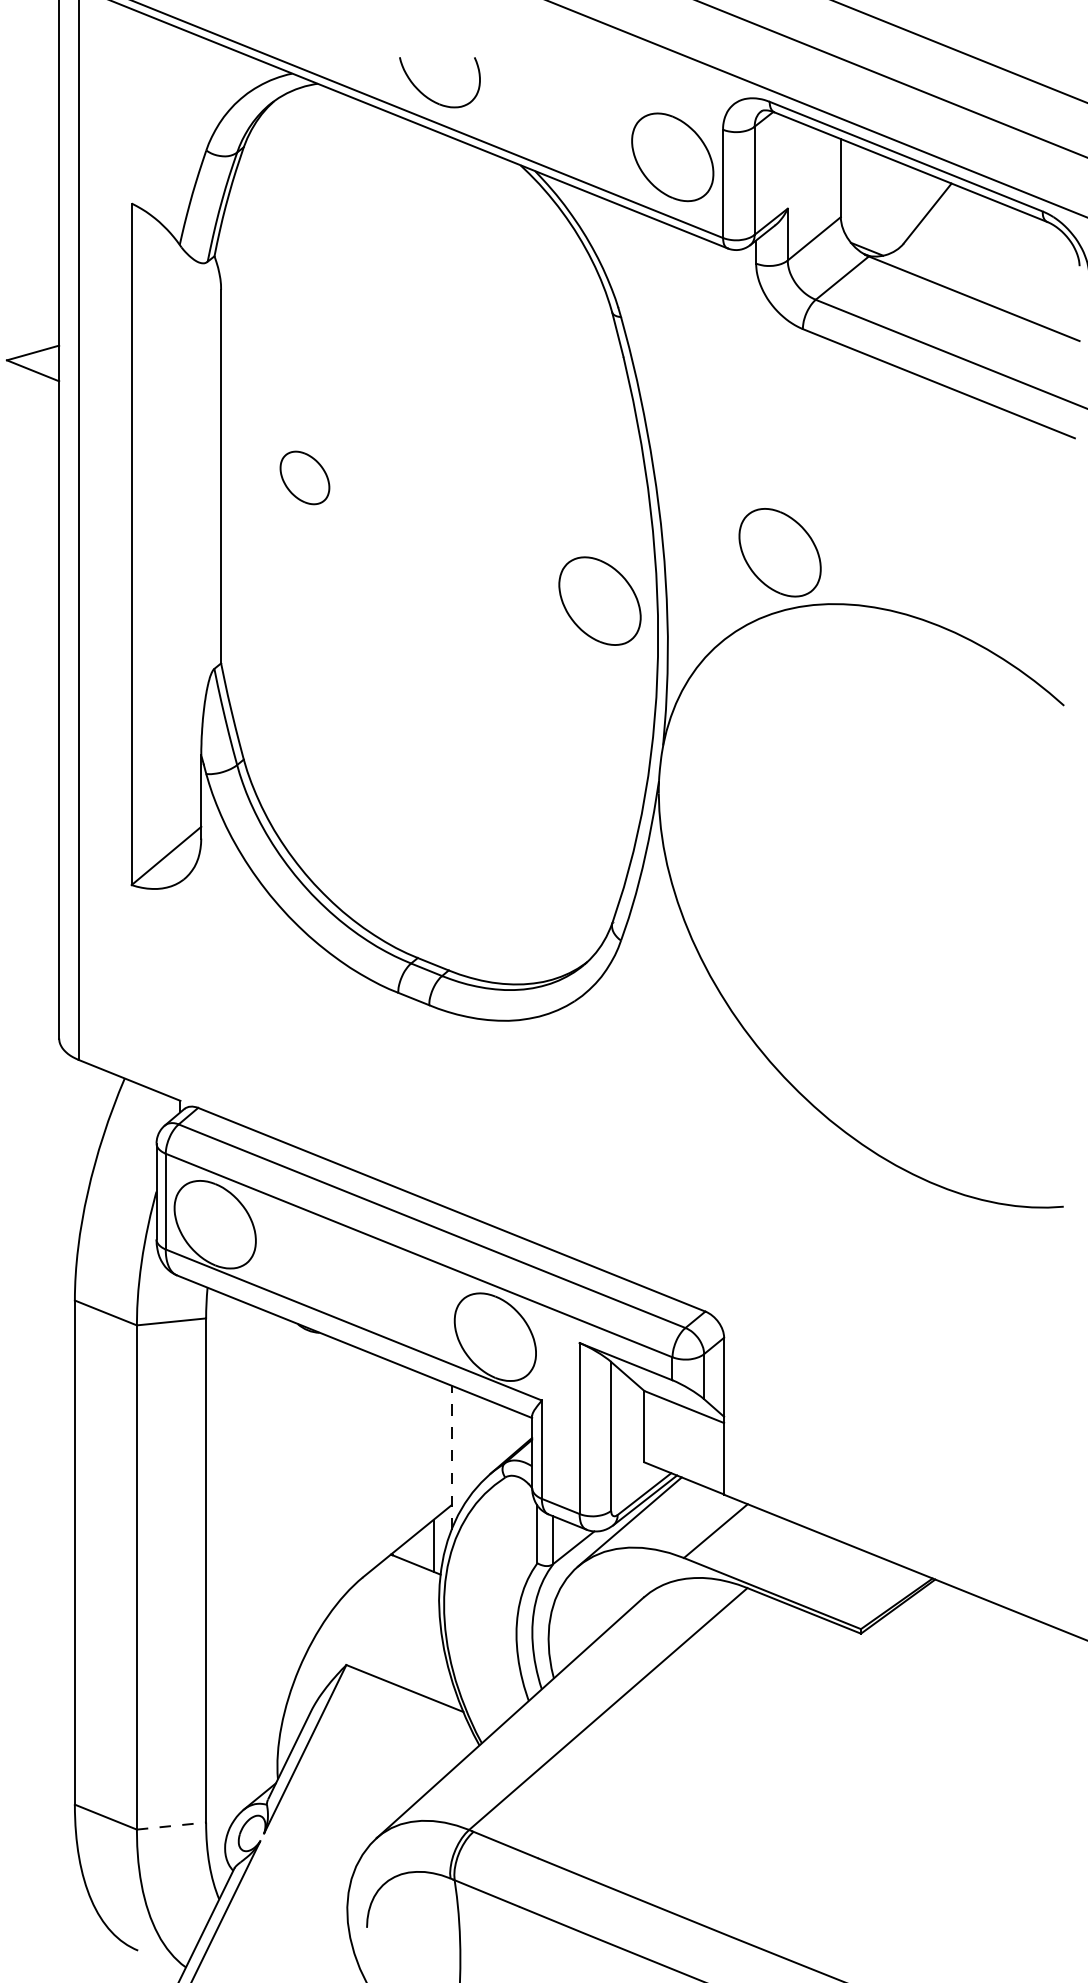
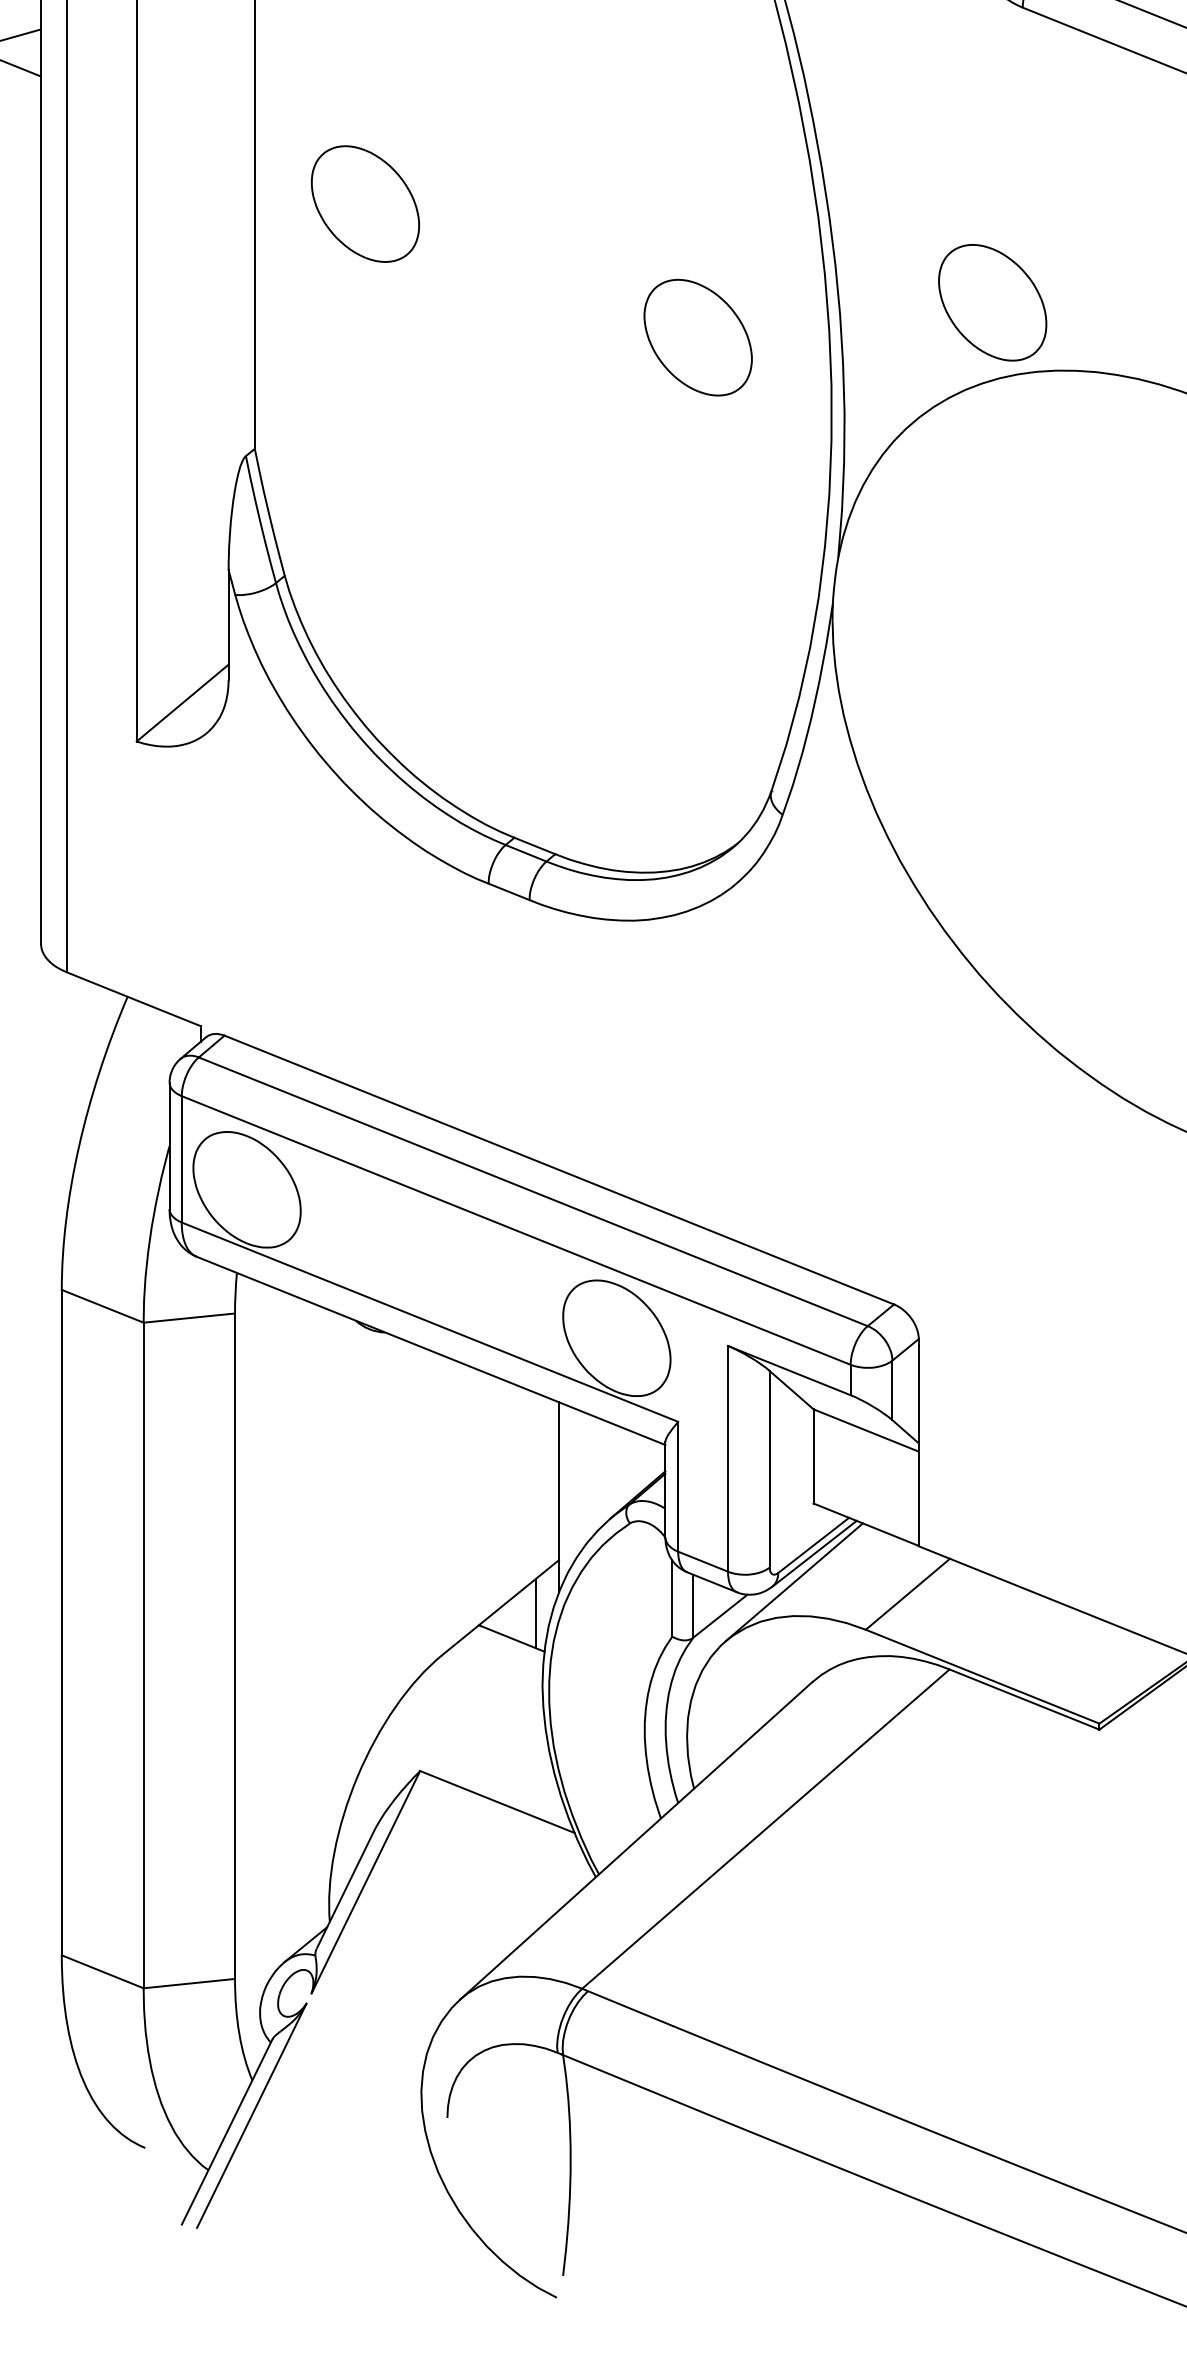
part: (304, 477) -> (364, 203), size x1.67
part: (599, 600) -> (697, 336), moved
line: (451, 1457) -> (558, 1497), dashed -> solid
line: (171, 1826) -> (189, 1984), dashed -> solid

